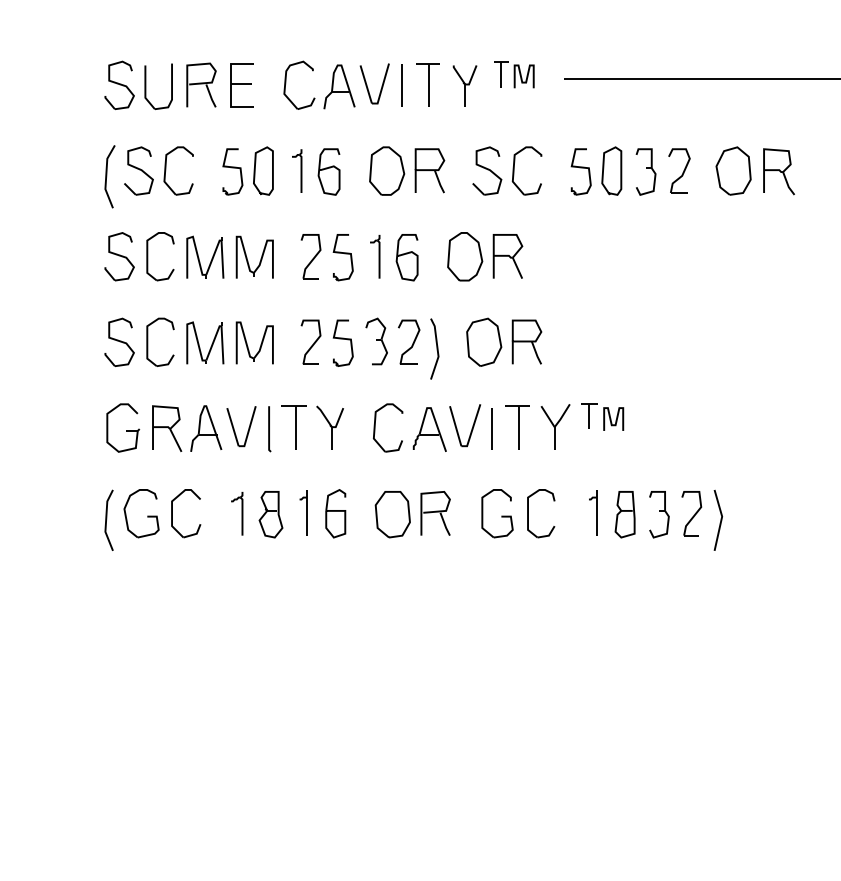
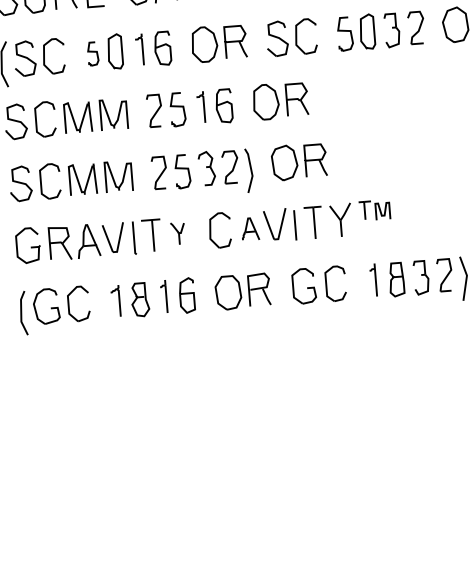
part: (232, 171) -> (92, 53), size x0.7
part: (329, 427) -> (177, 233), size x0.7
part: (429, 429) -> (250, 229), size x0.7

